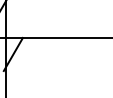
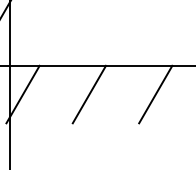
line: (51, 54) -> (89, 94), added
line: (89, 54) -> (155, 94), added

